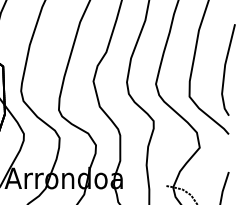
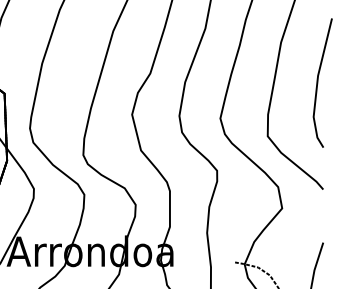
line: (225, 69) -> (318, 82), moved

